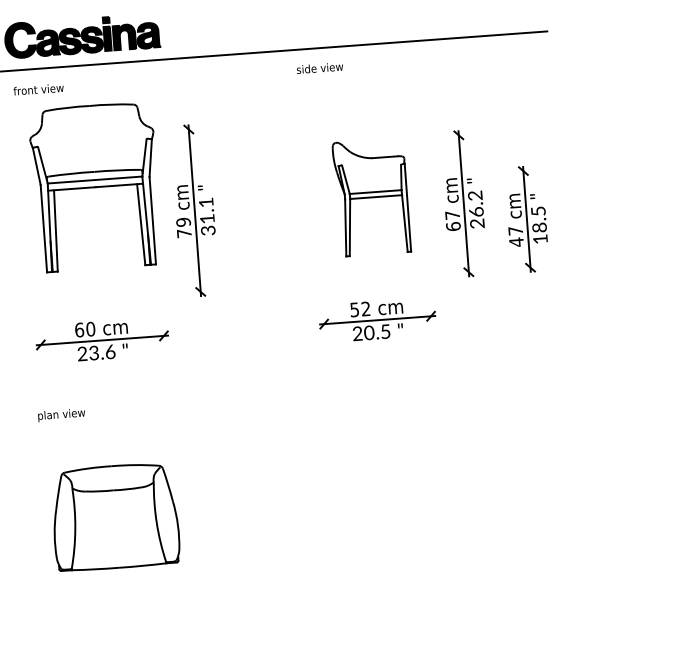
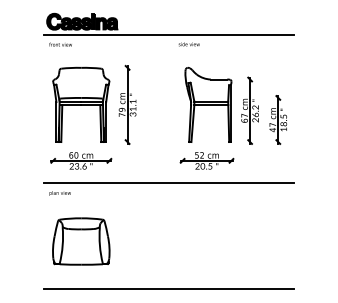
part: (95, 186) -> (81, 104), moved
part: (371, 196) -> (208, 104), size x1.43
line: (296, 373) -> (168, 182), added
line: (313, 607) -> (168, 289), added

